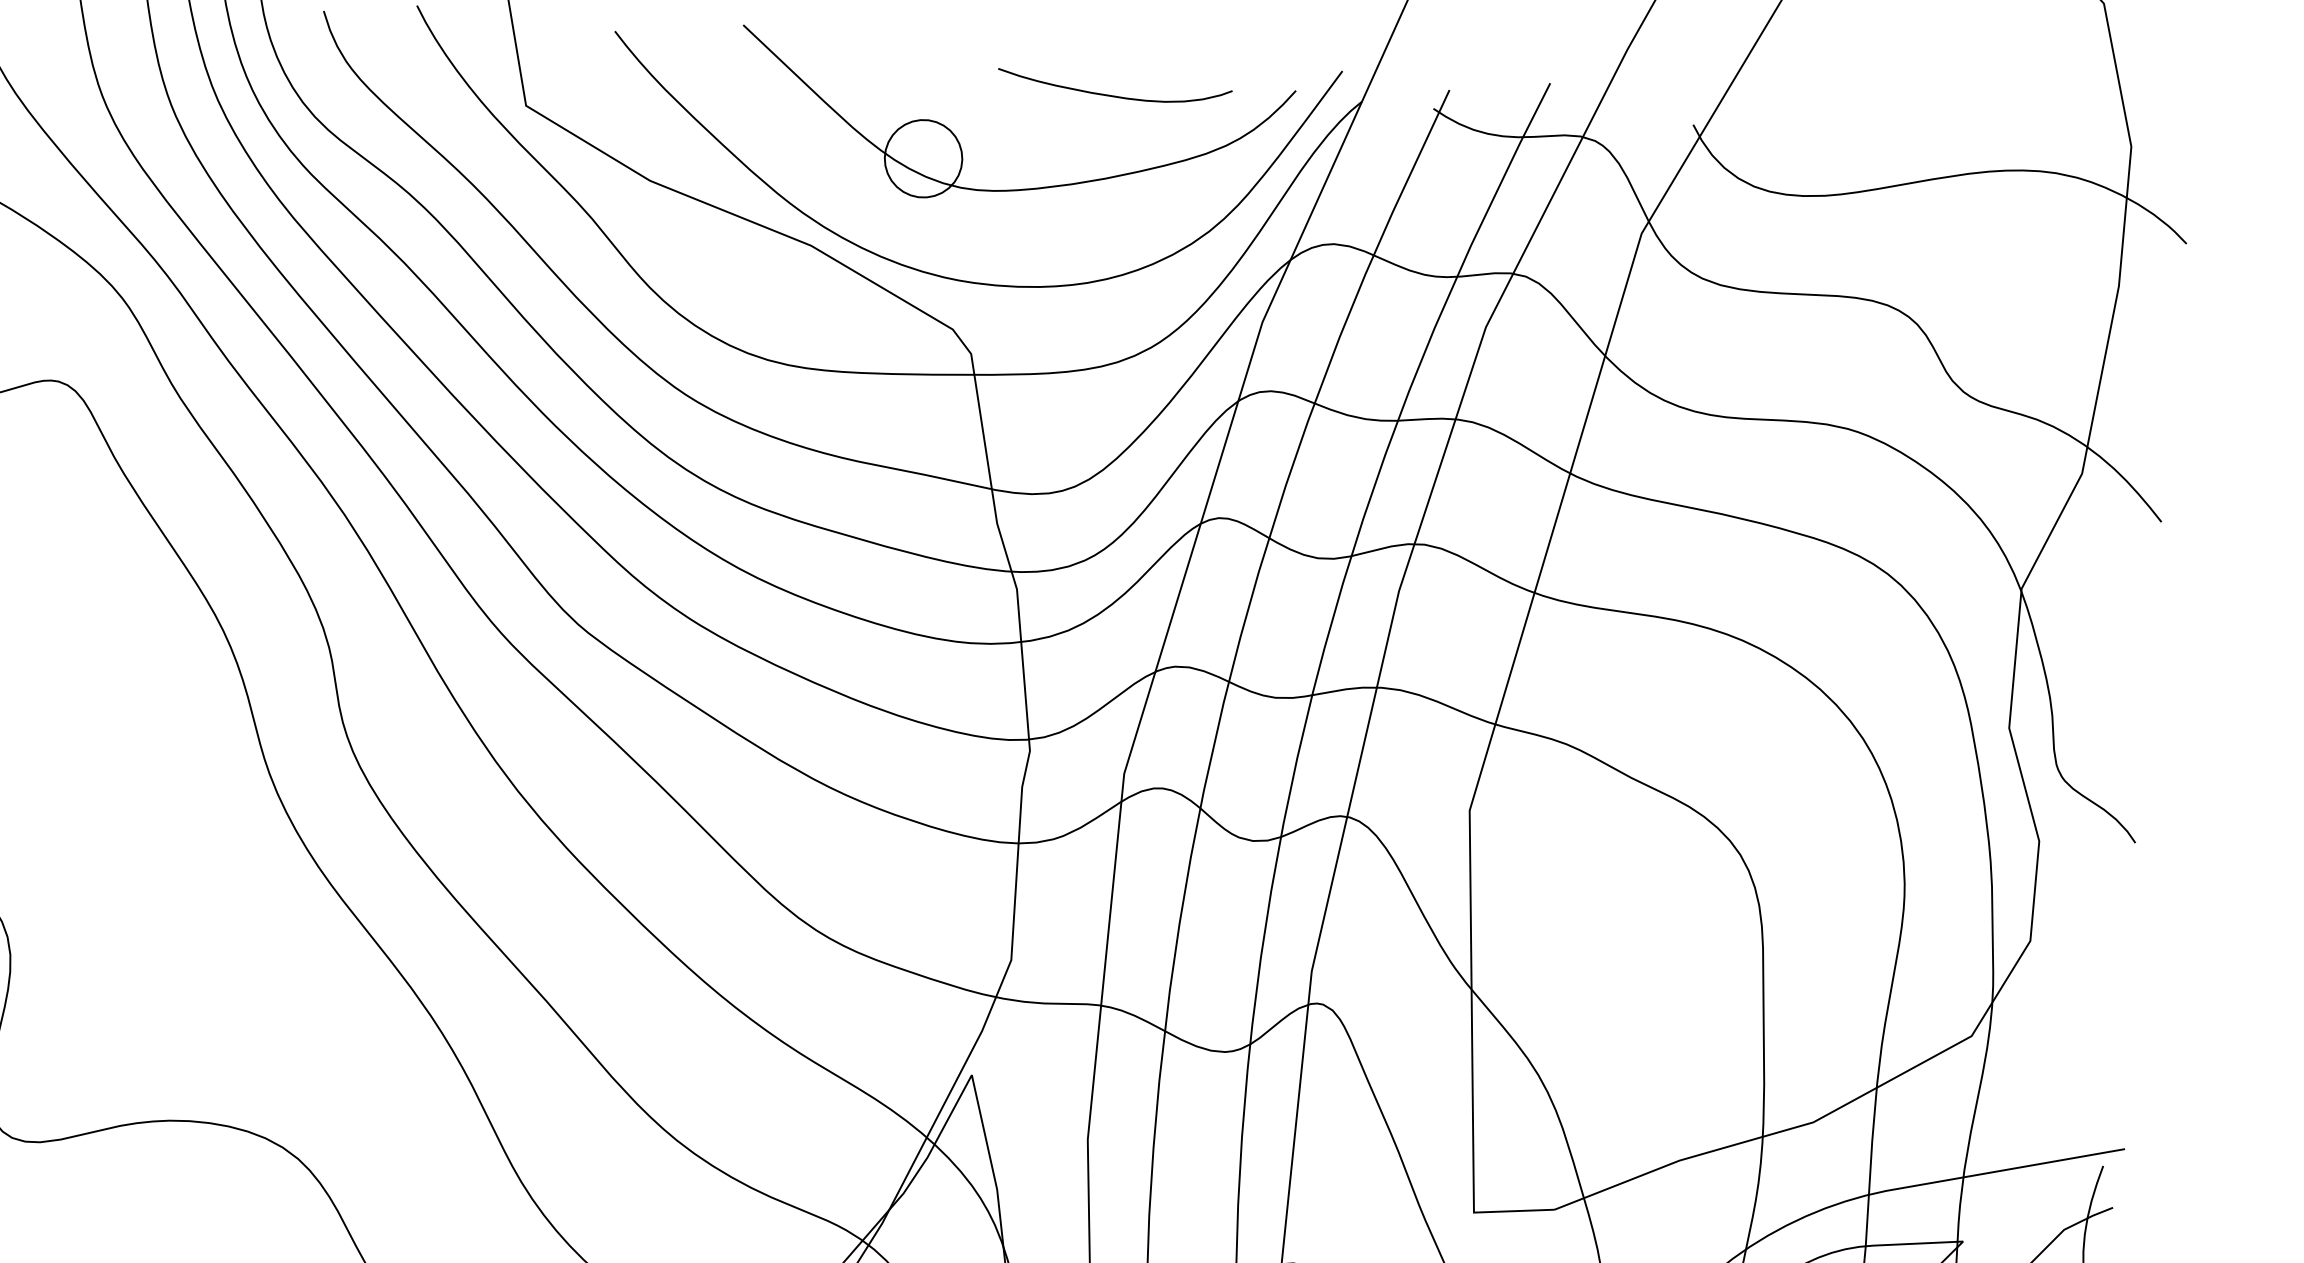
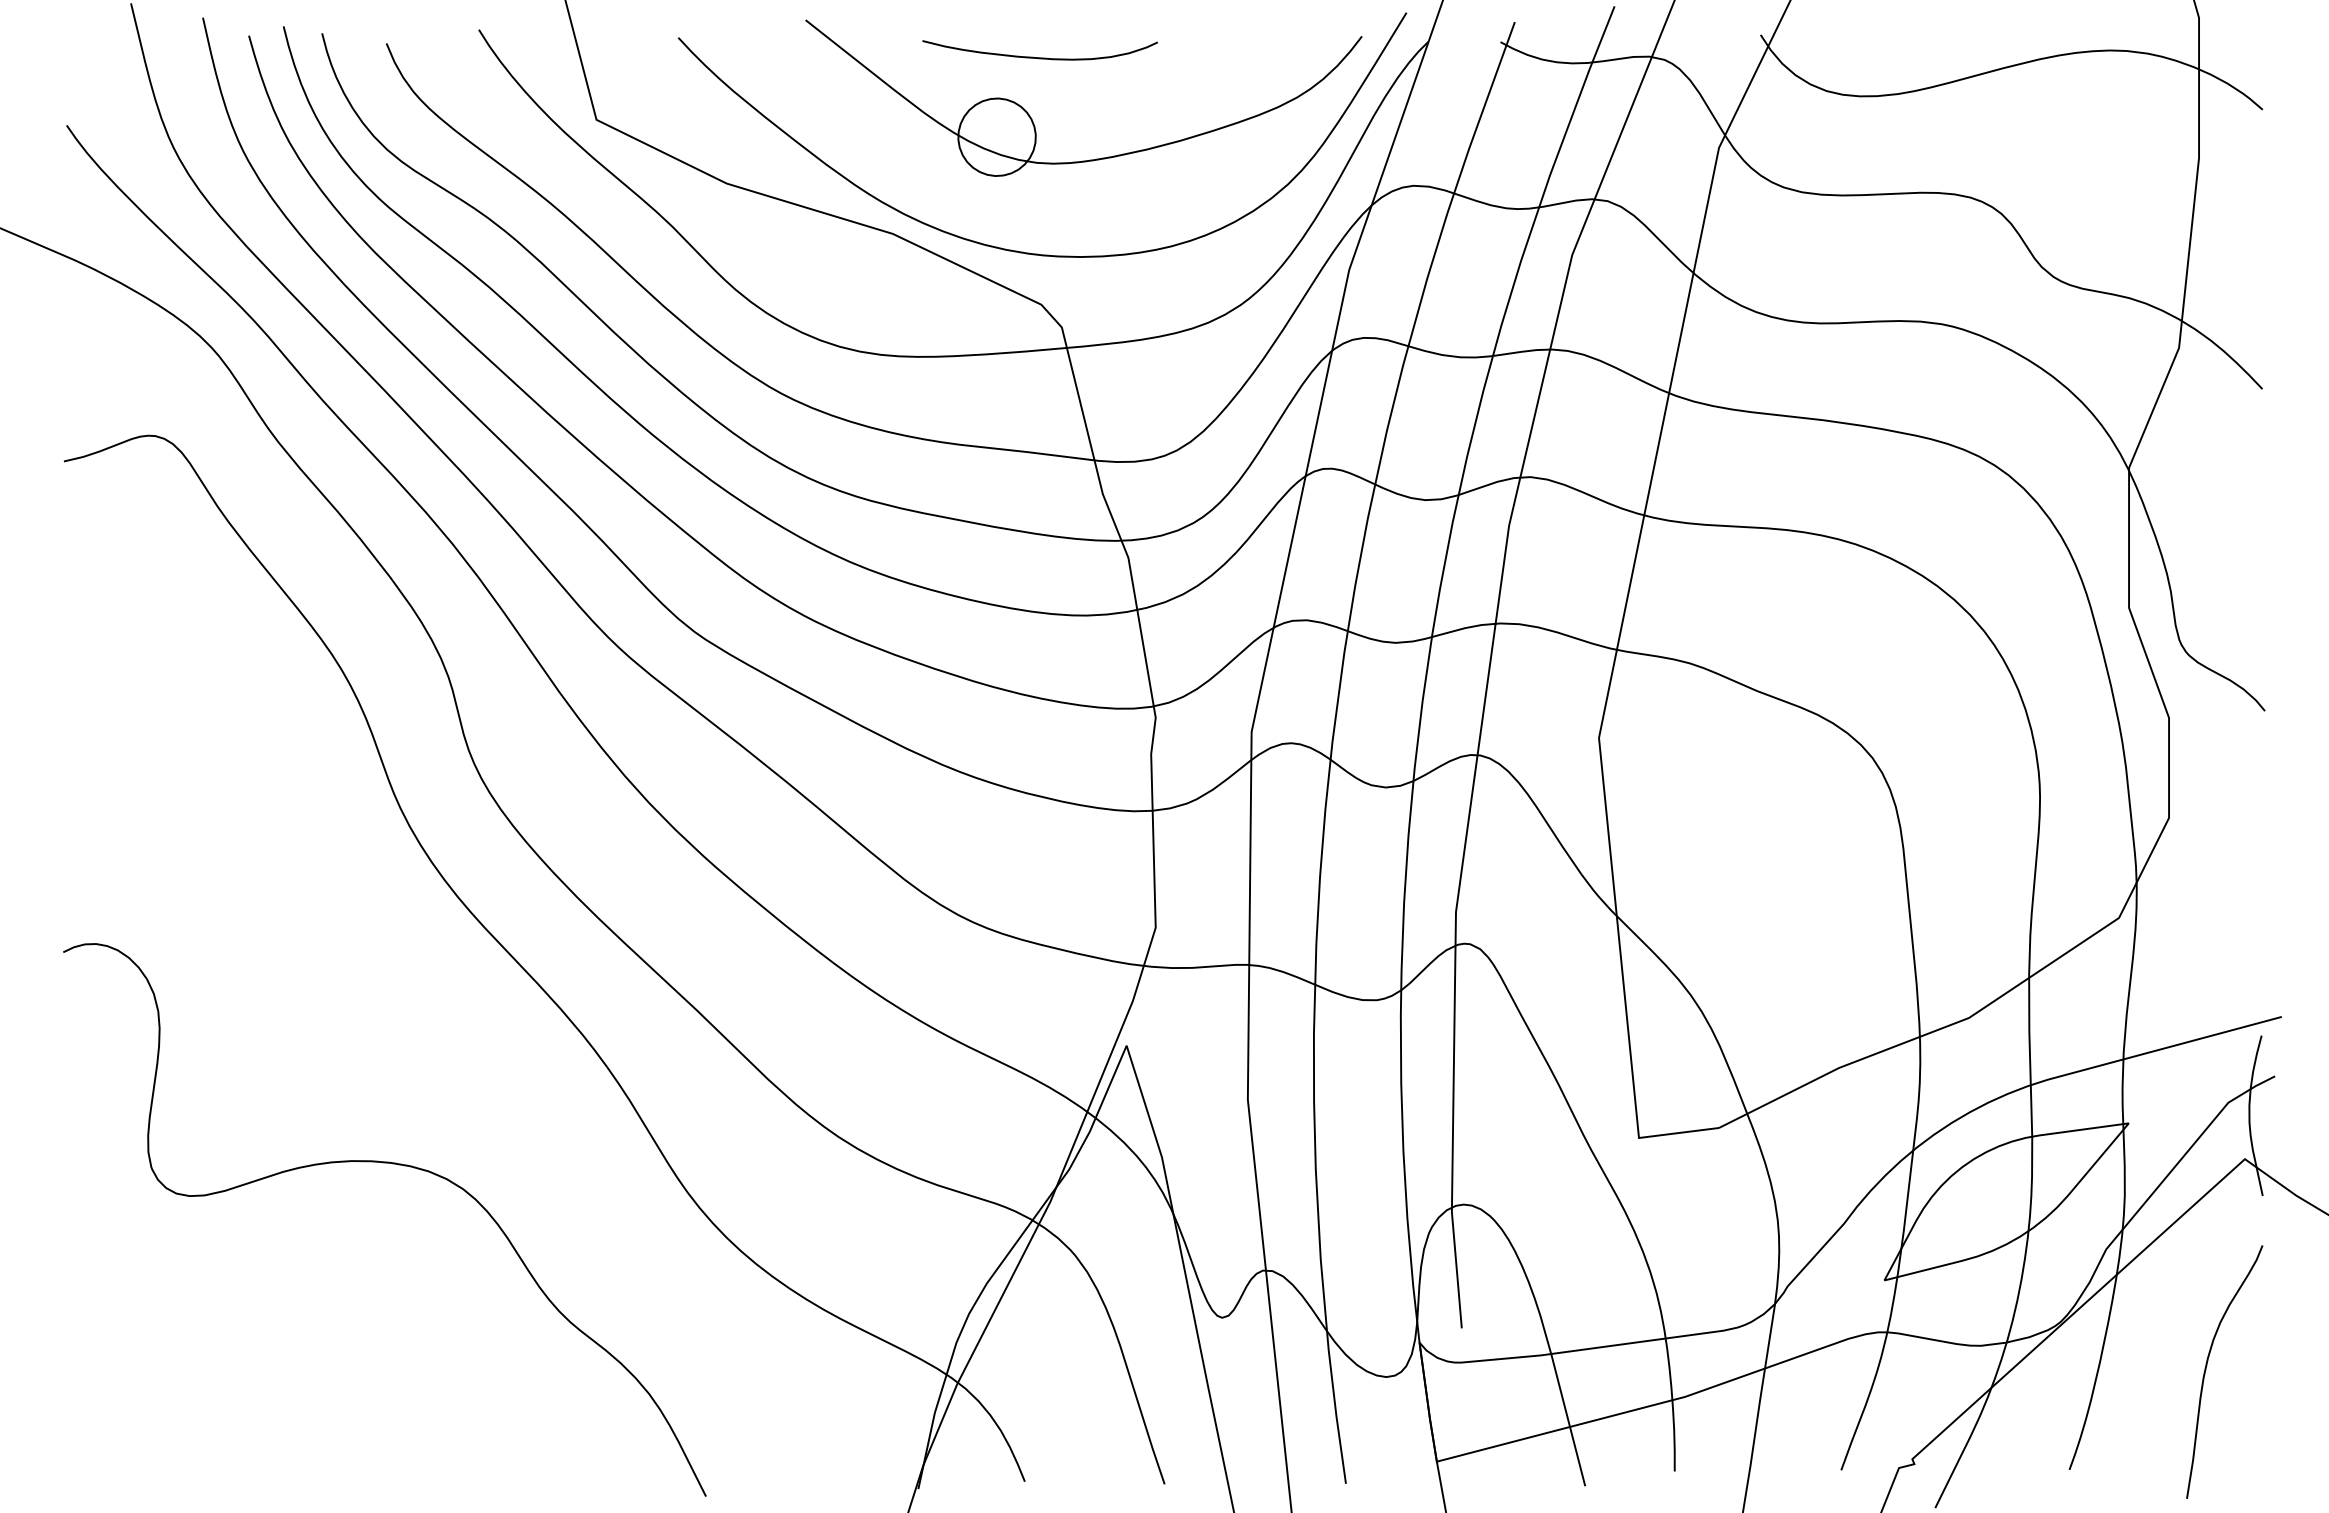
curve: (1113, 95) -> (1039, 57), moved

